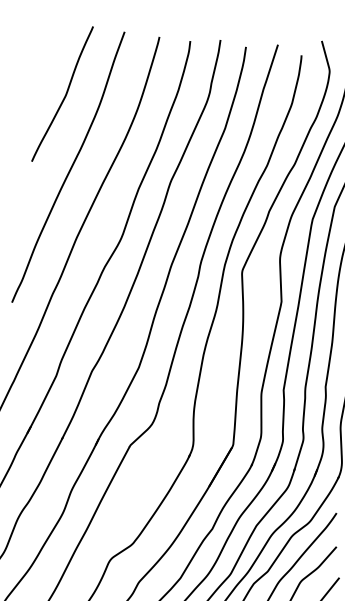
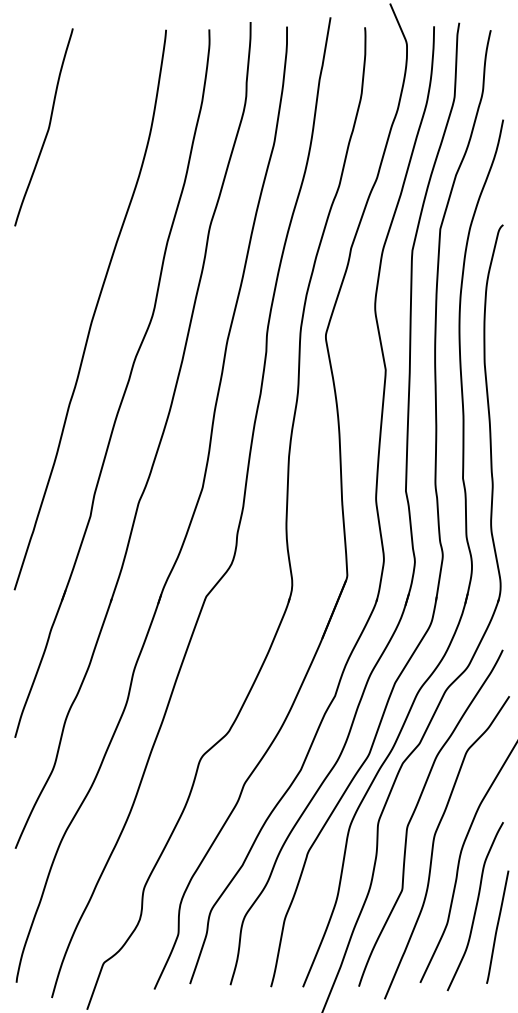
curve: (70, 167) -> (69, 226), removed

